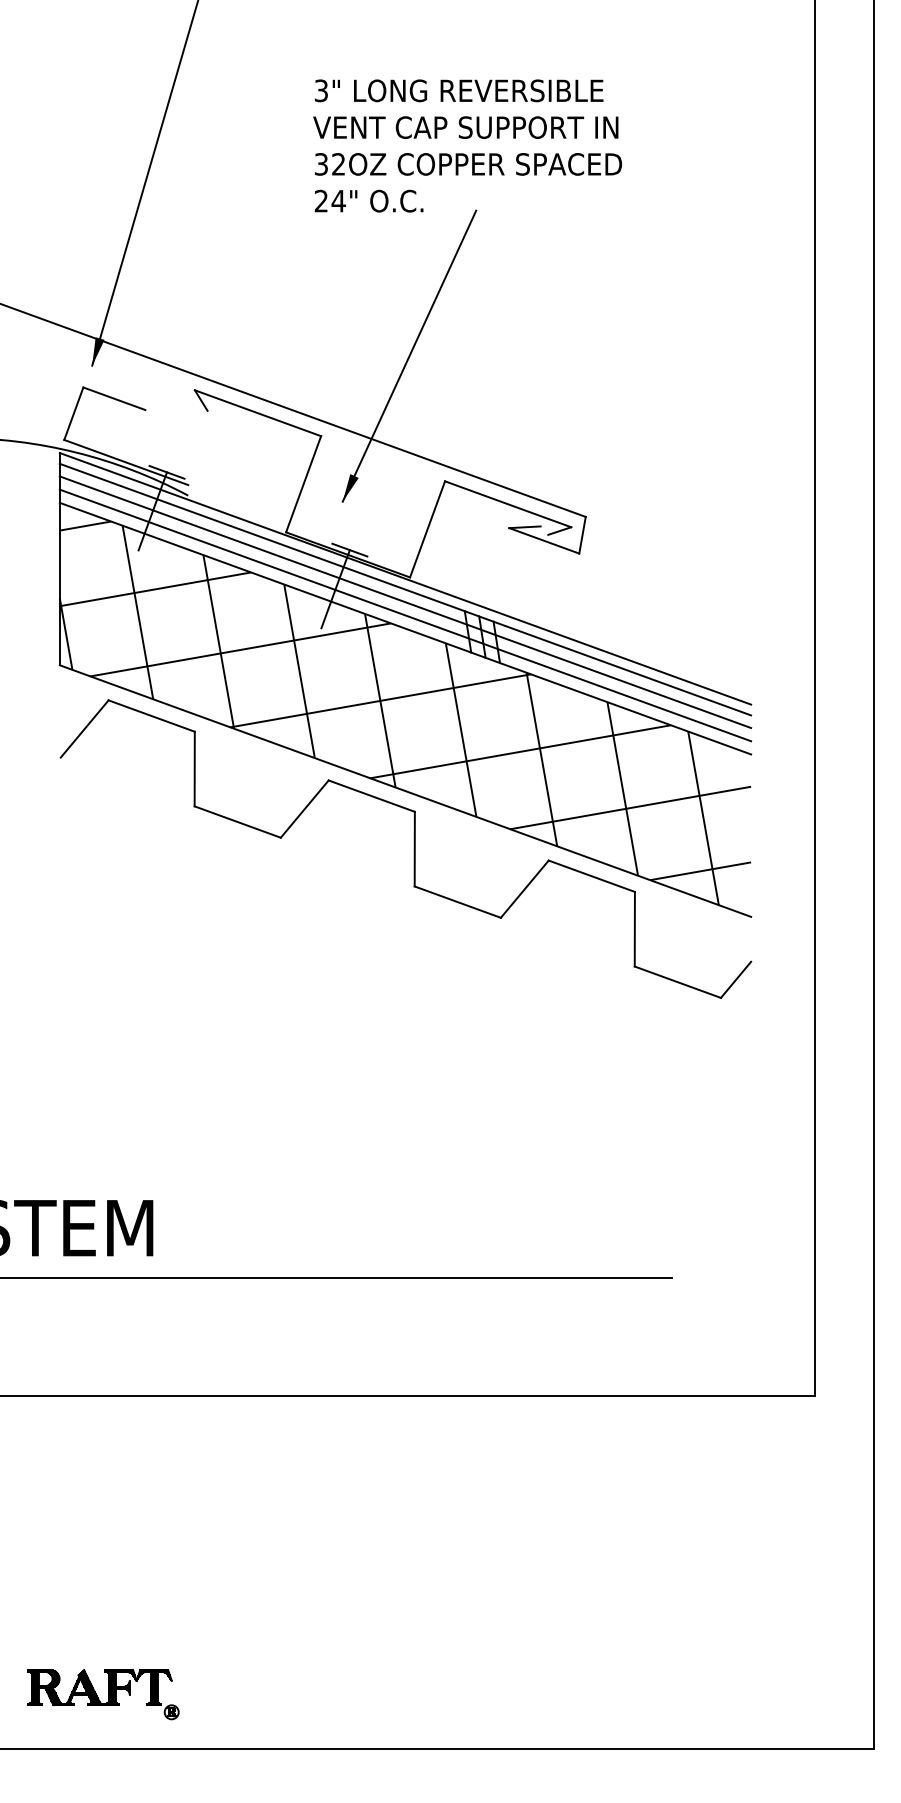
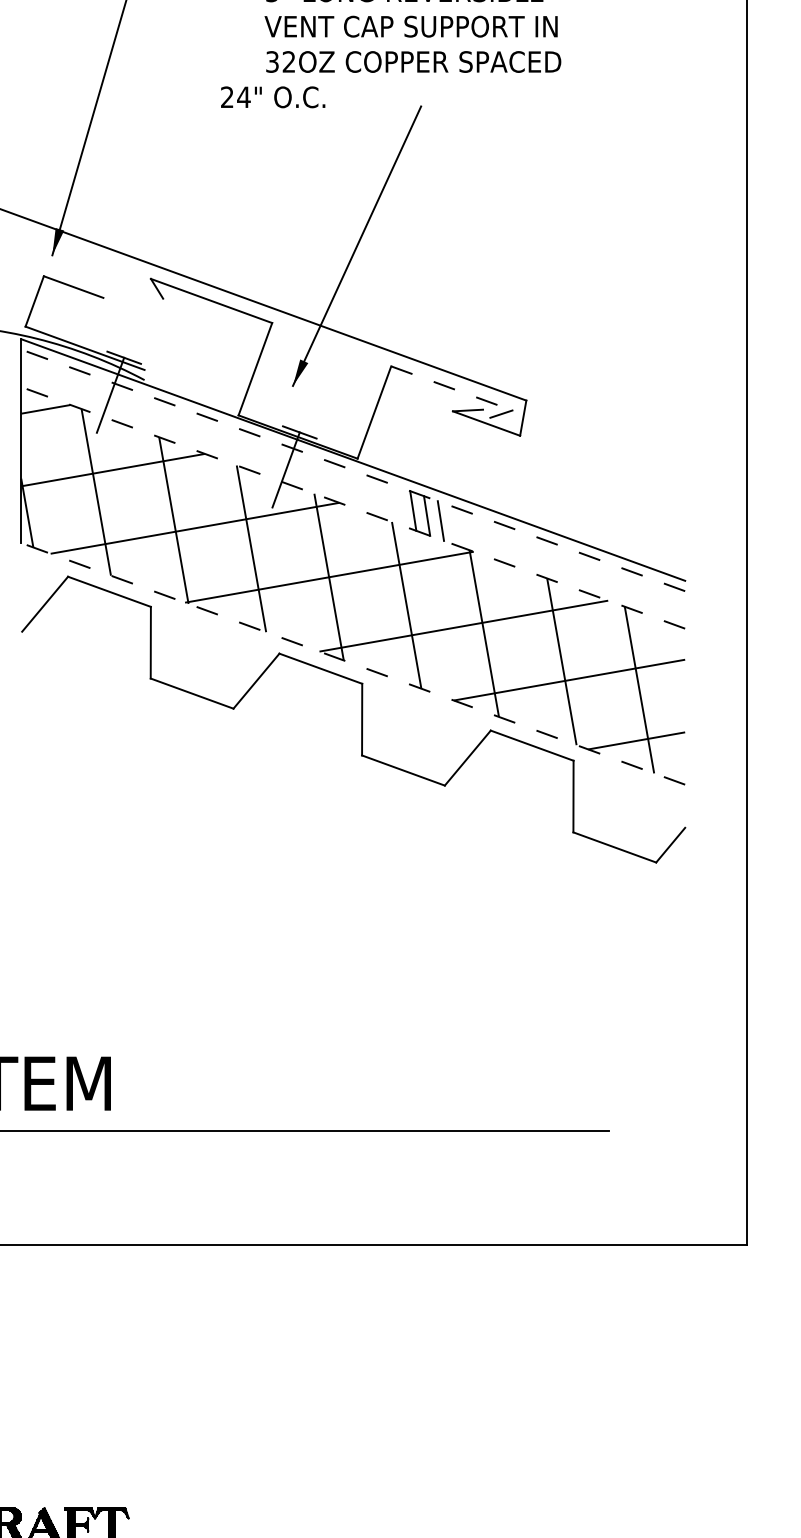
text: (368, 200) -> (272, 96), moved
line: (508, 504) -> (452, 388), solid -> dashed
line: (405, 589) -> (353, 470), solid -> dashed
line: (405, 602) -> (353, 482), removed
line: (405, 615) -> (353, 495), removed
line: (405, 628) -> (353, 507), solid -> dashed
line: (405, 791) -> (353, 664), solid -> dashed

